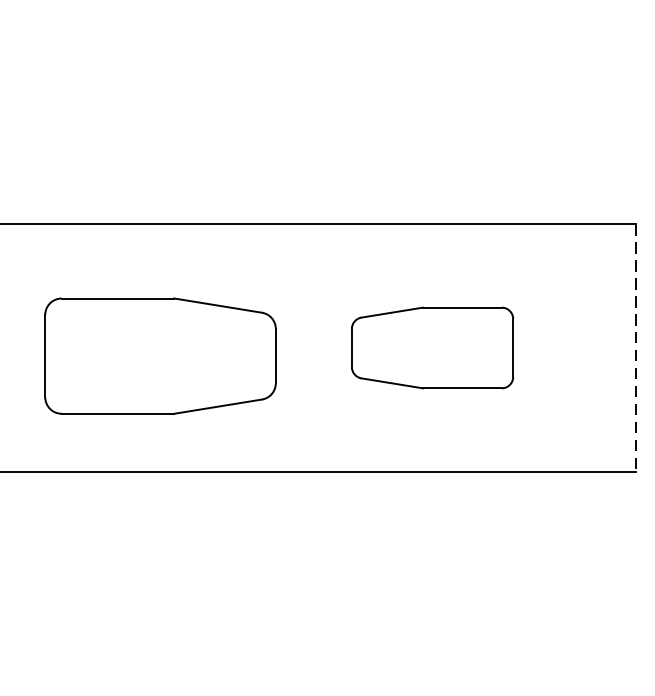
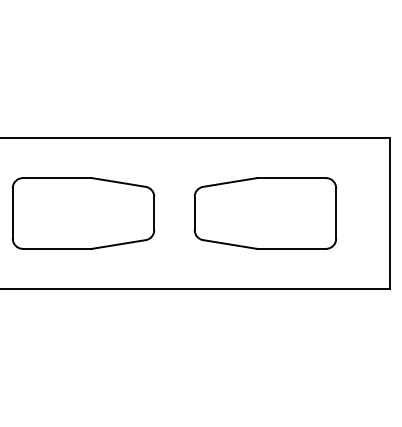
part: (432, 348) -> (265, 213), size x1.43
line: (636, 348) -> (390, 213), dashed -> solid
part: (160, 356) -> (83, 213), moved

